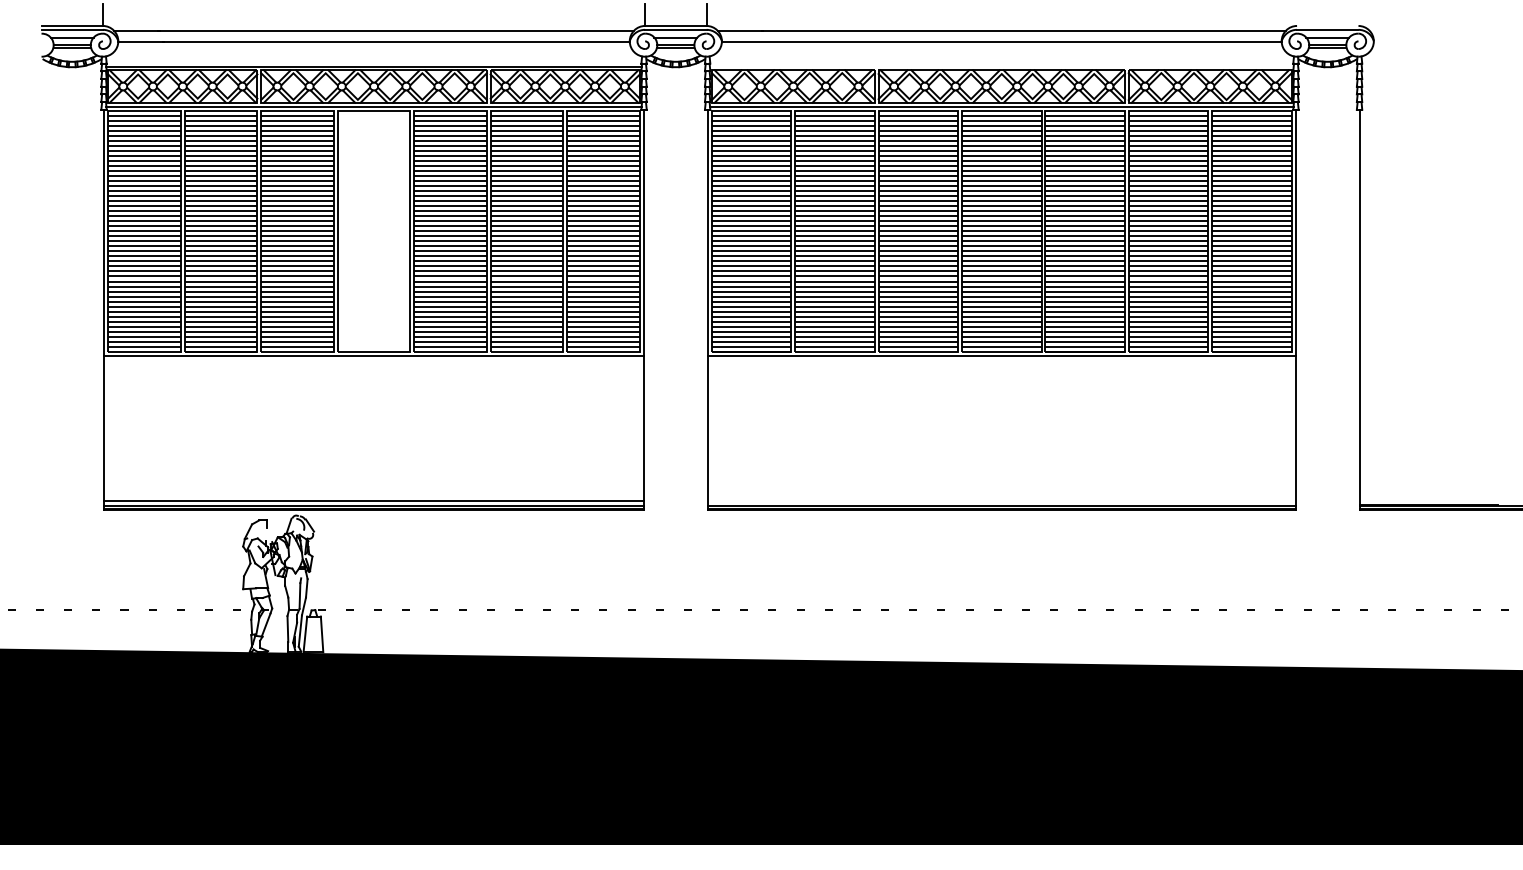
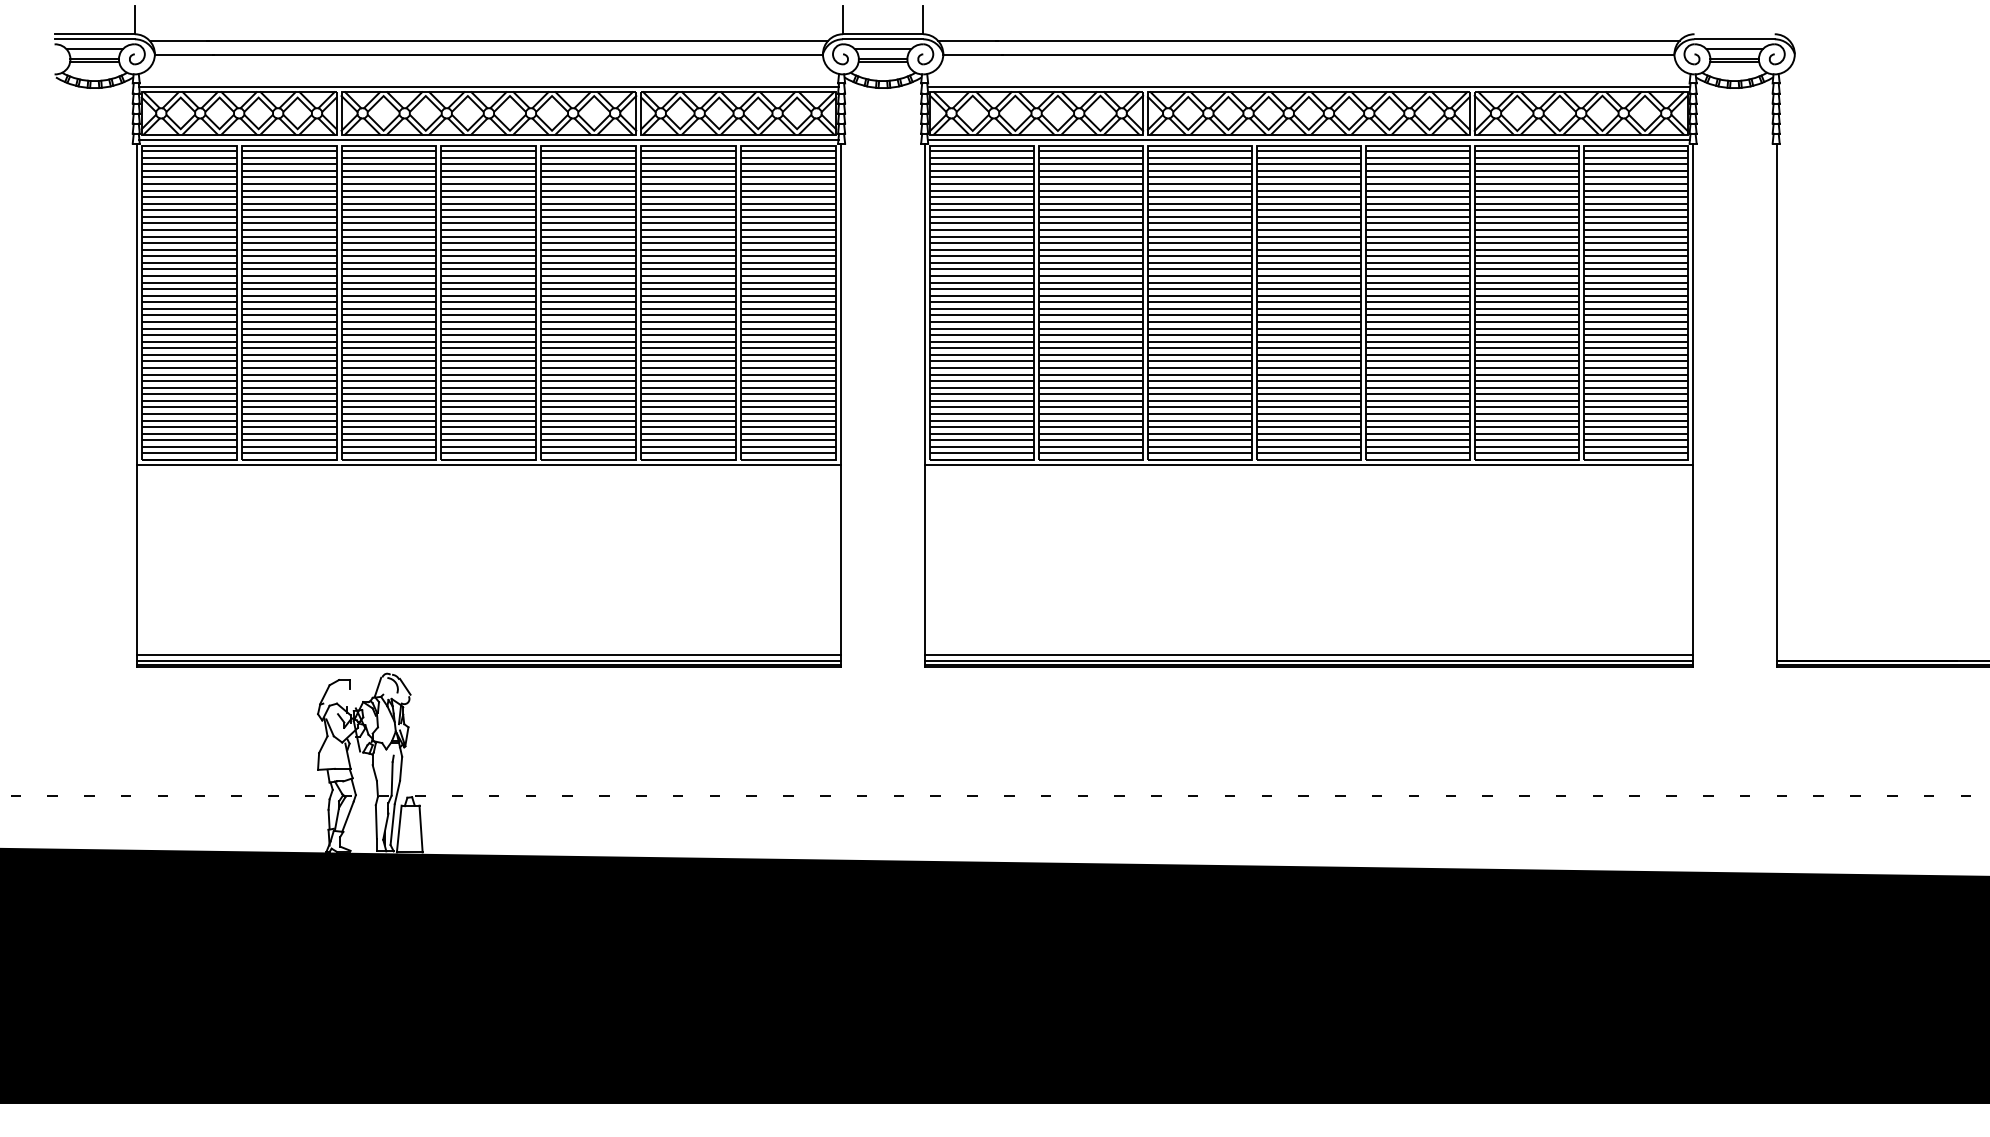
line: (1001, 66) -> (1308, 87), added
hatch: (373, 233) -> (488, 305), added
line: (1001, 500) -> (1308, 654), added

